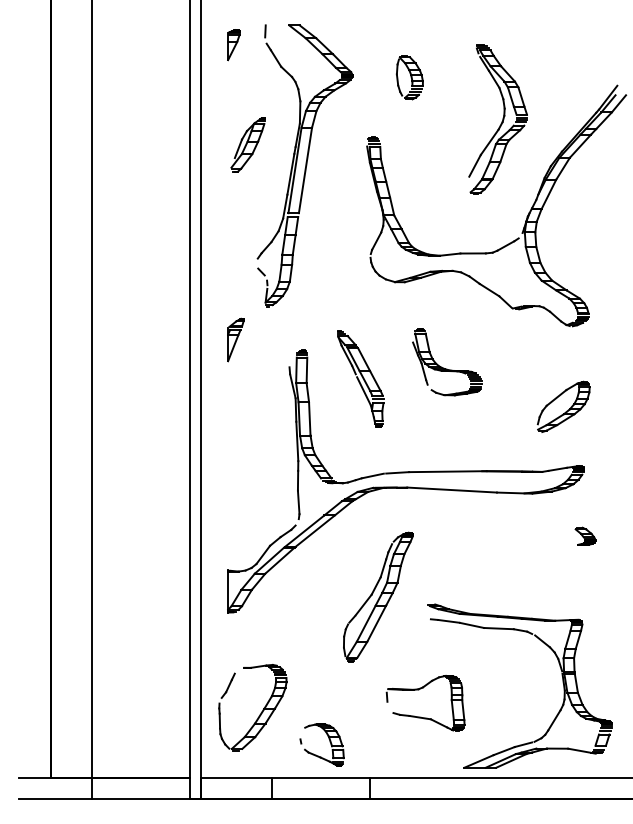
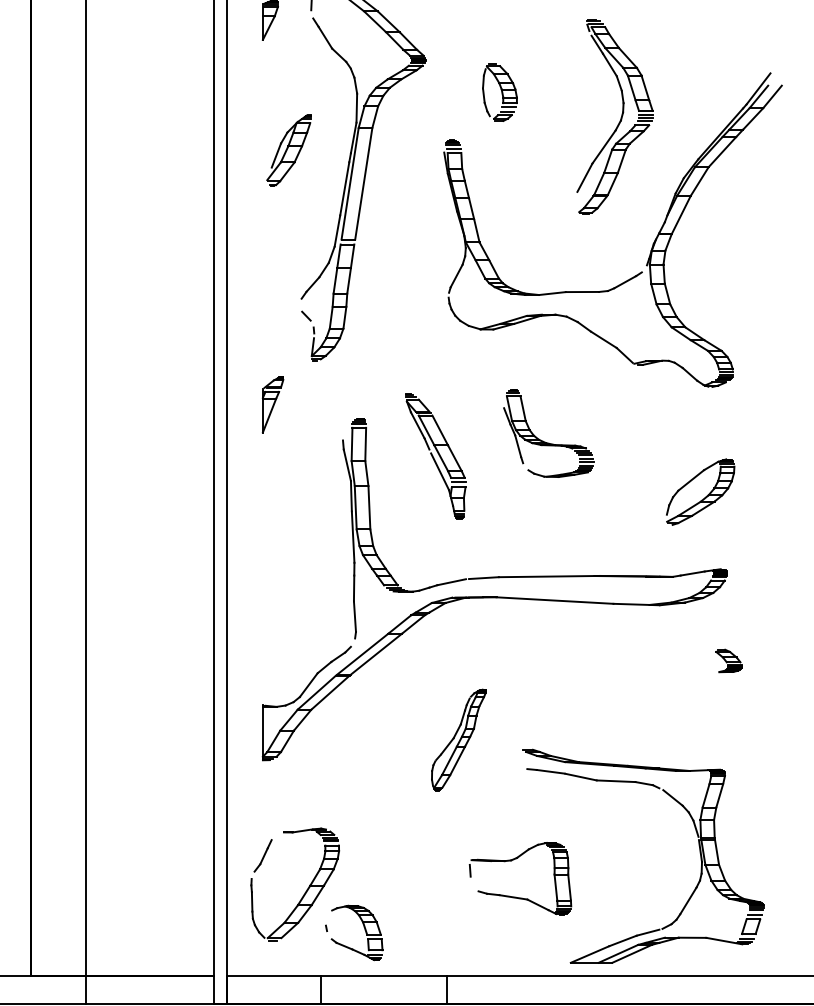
part: (409, 77) -> (499, 92), moved
part: (378, 596) -> (459, 739), size x0.6
part: (329, 742) -> (363, 929), moved

